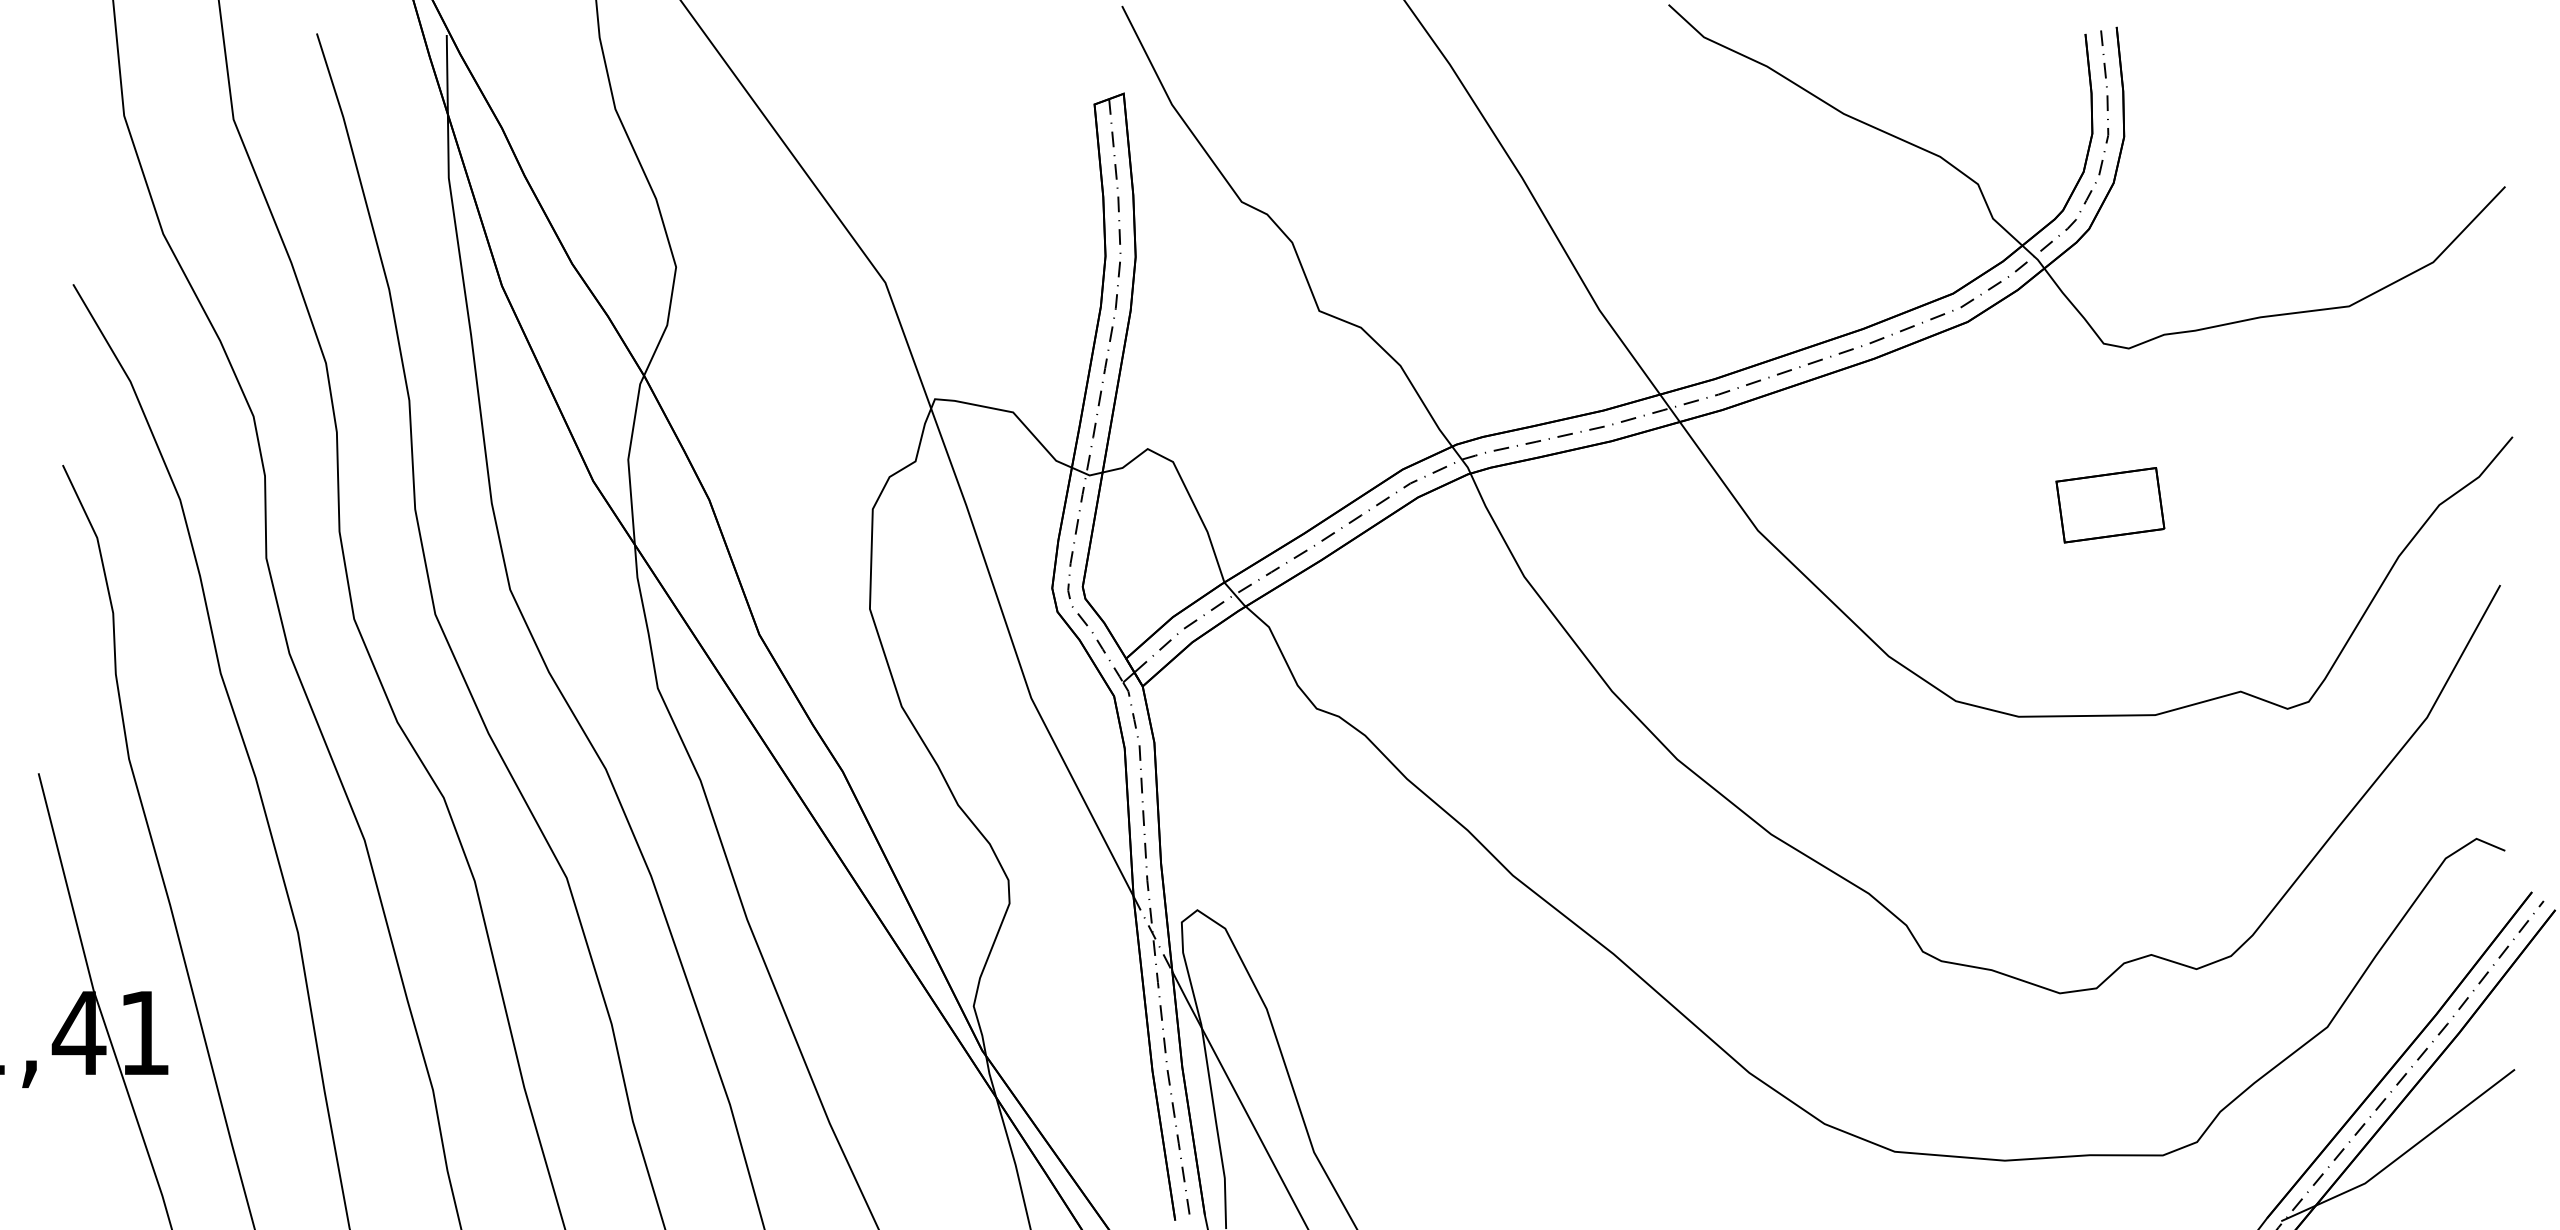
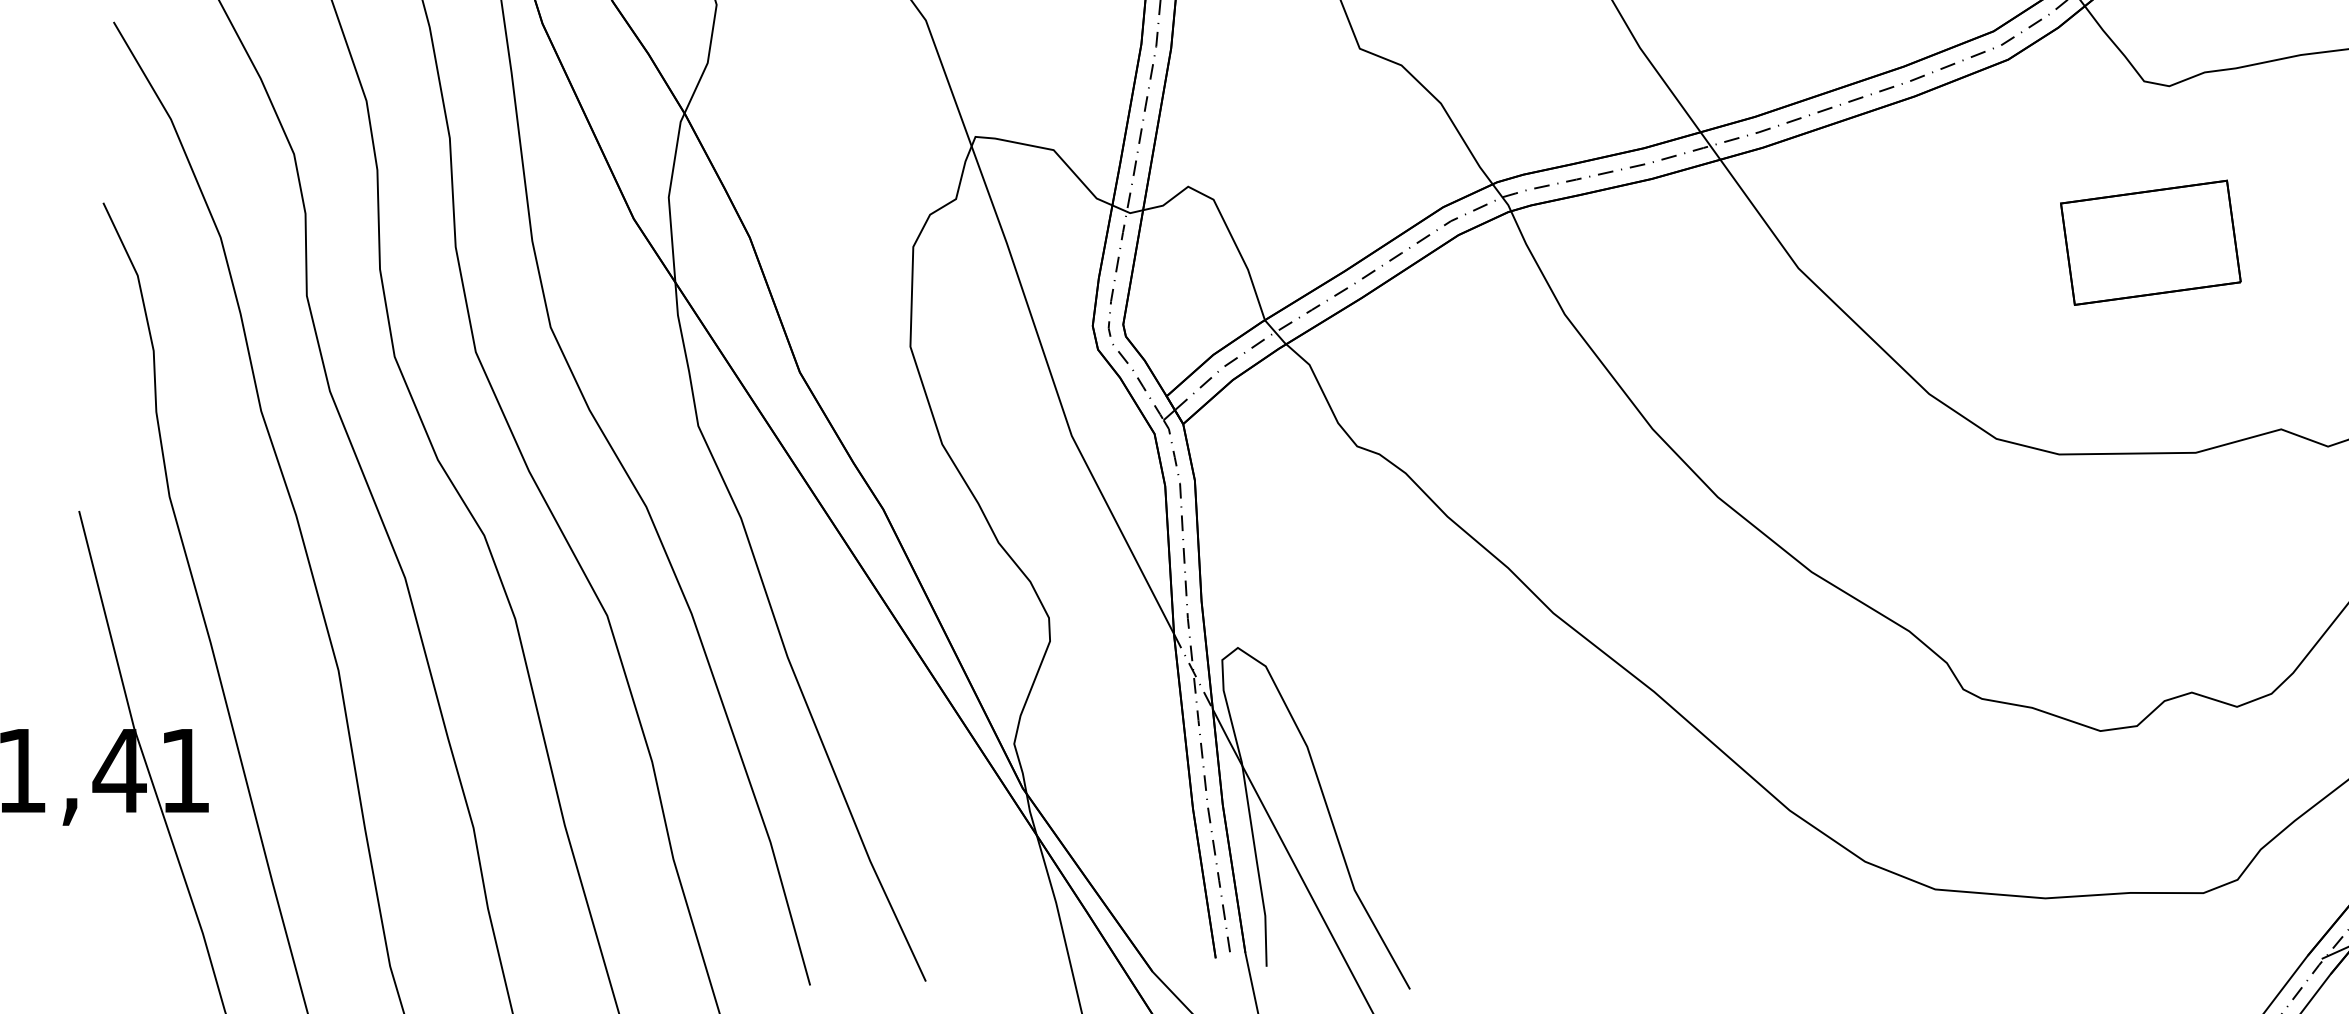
part: (2110, 505) -> (2151, 243), size x1.67

